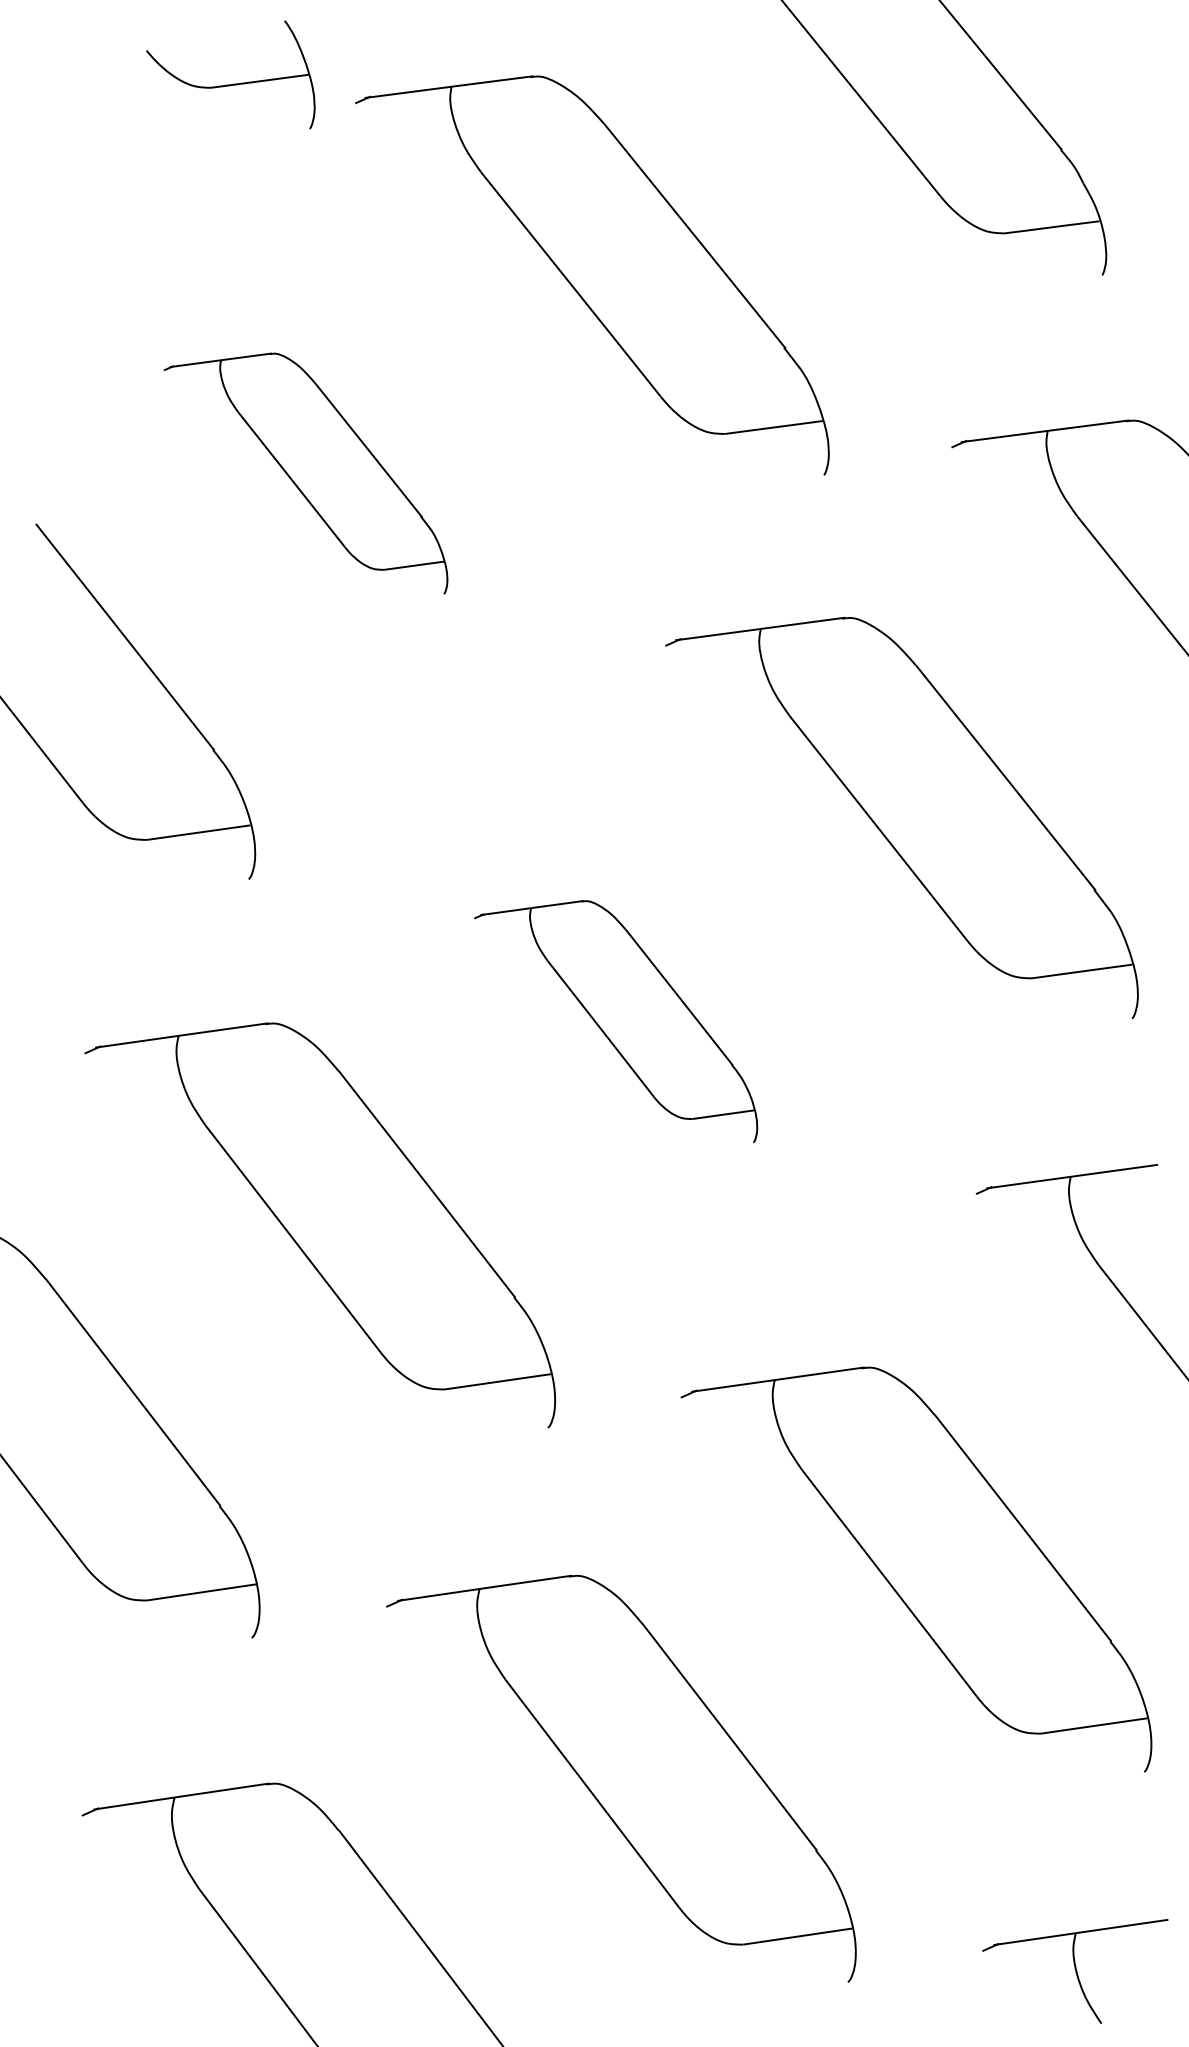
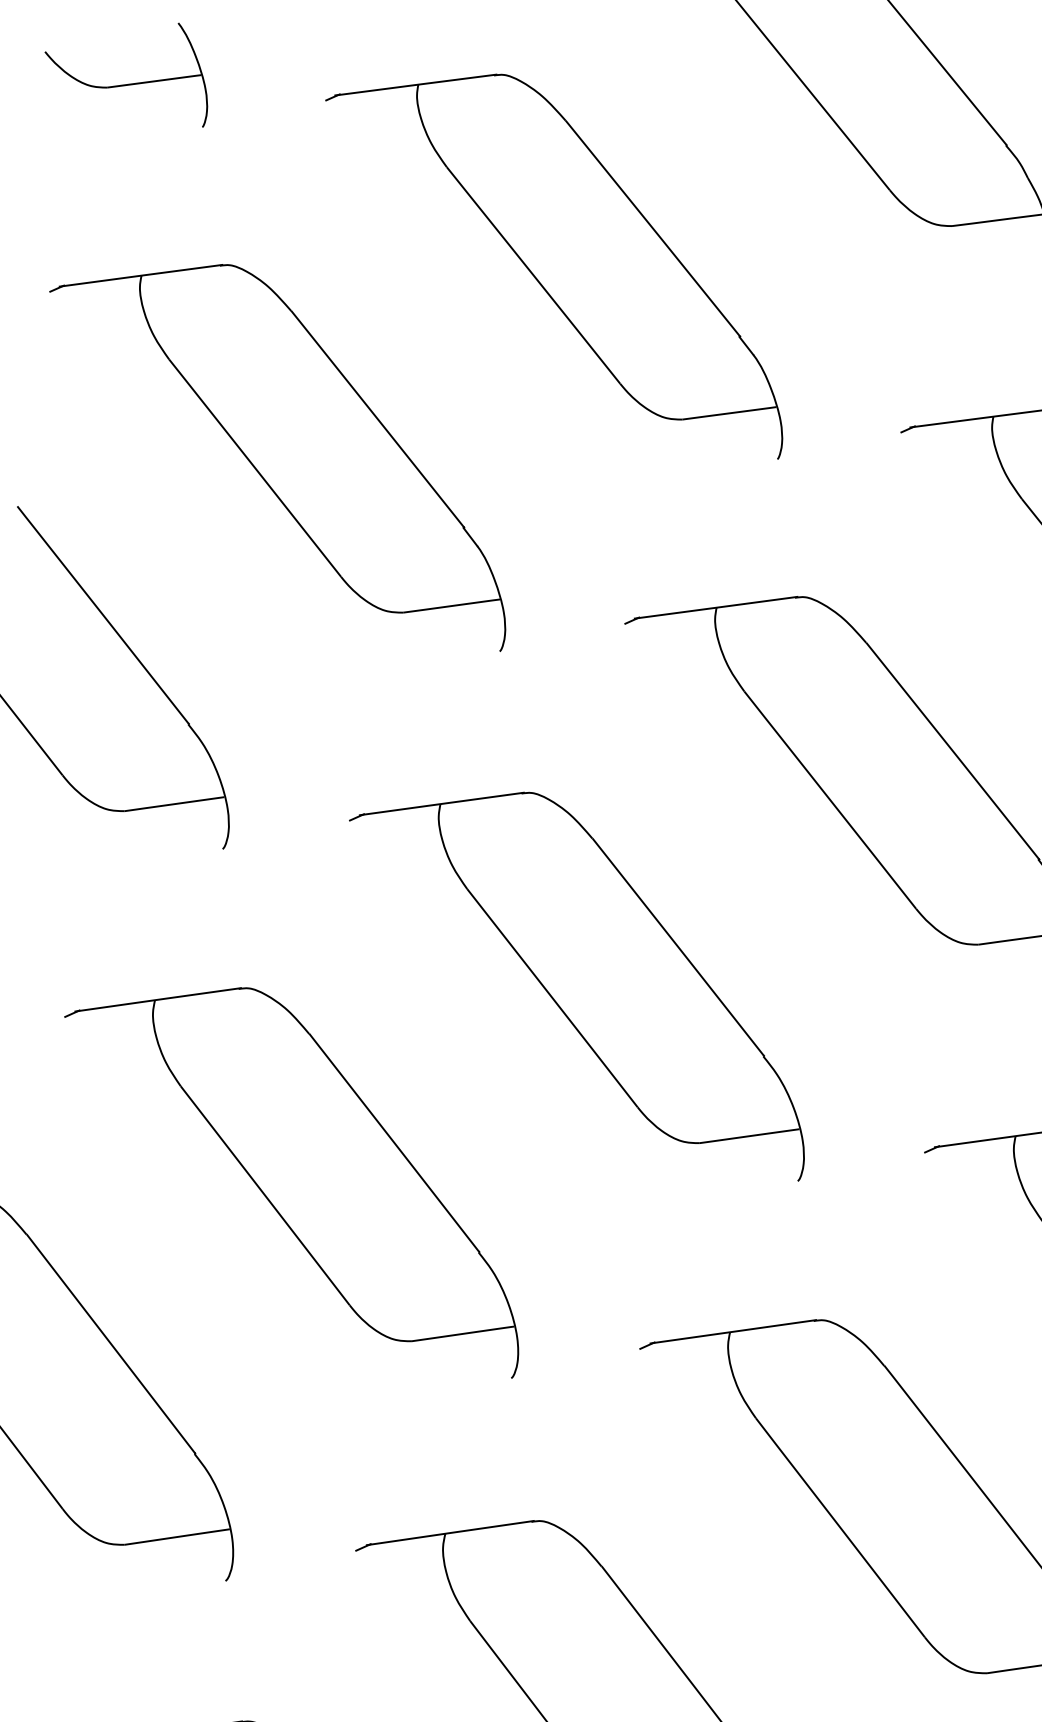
part: (233, 83) -> (128, 83), moved
part: (305, 473) -> (277, 457), size x1.67
part: (615, 1021) -> (576, 986), size x1.67

